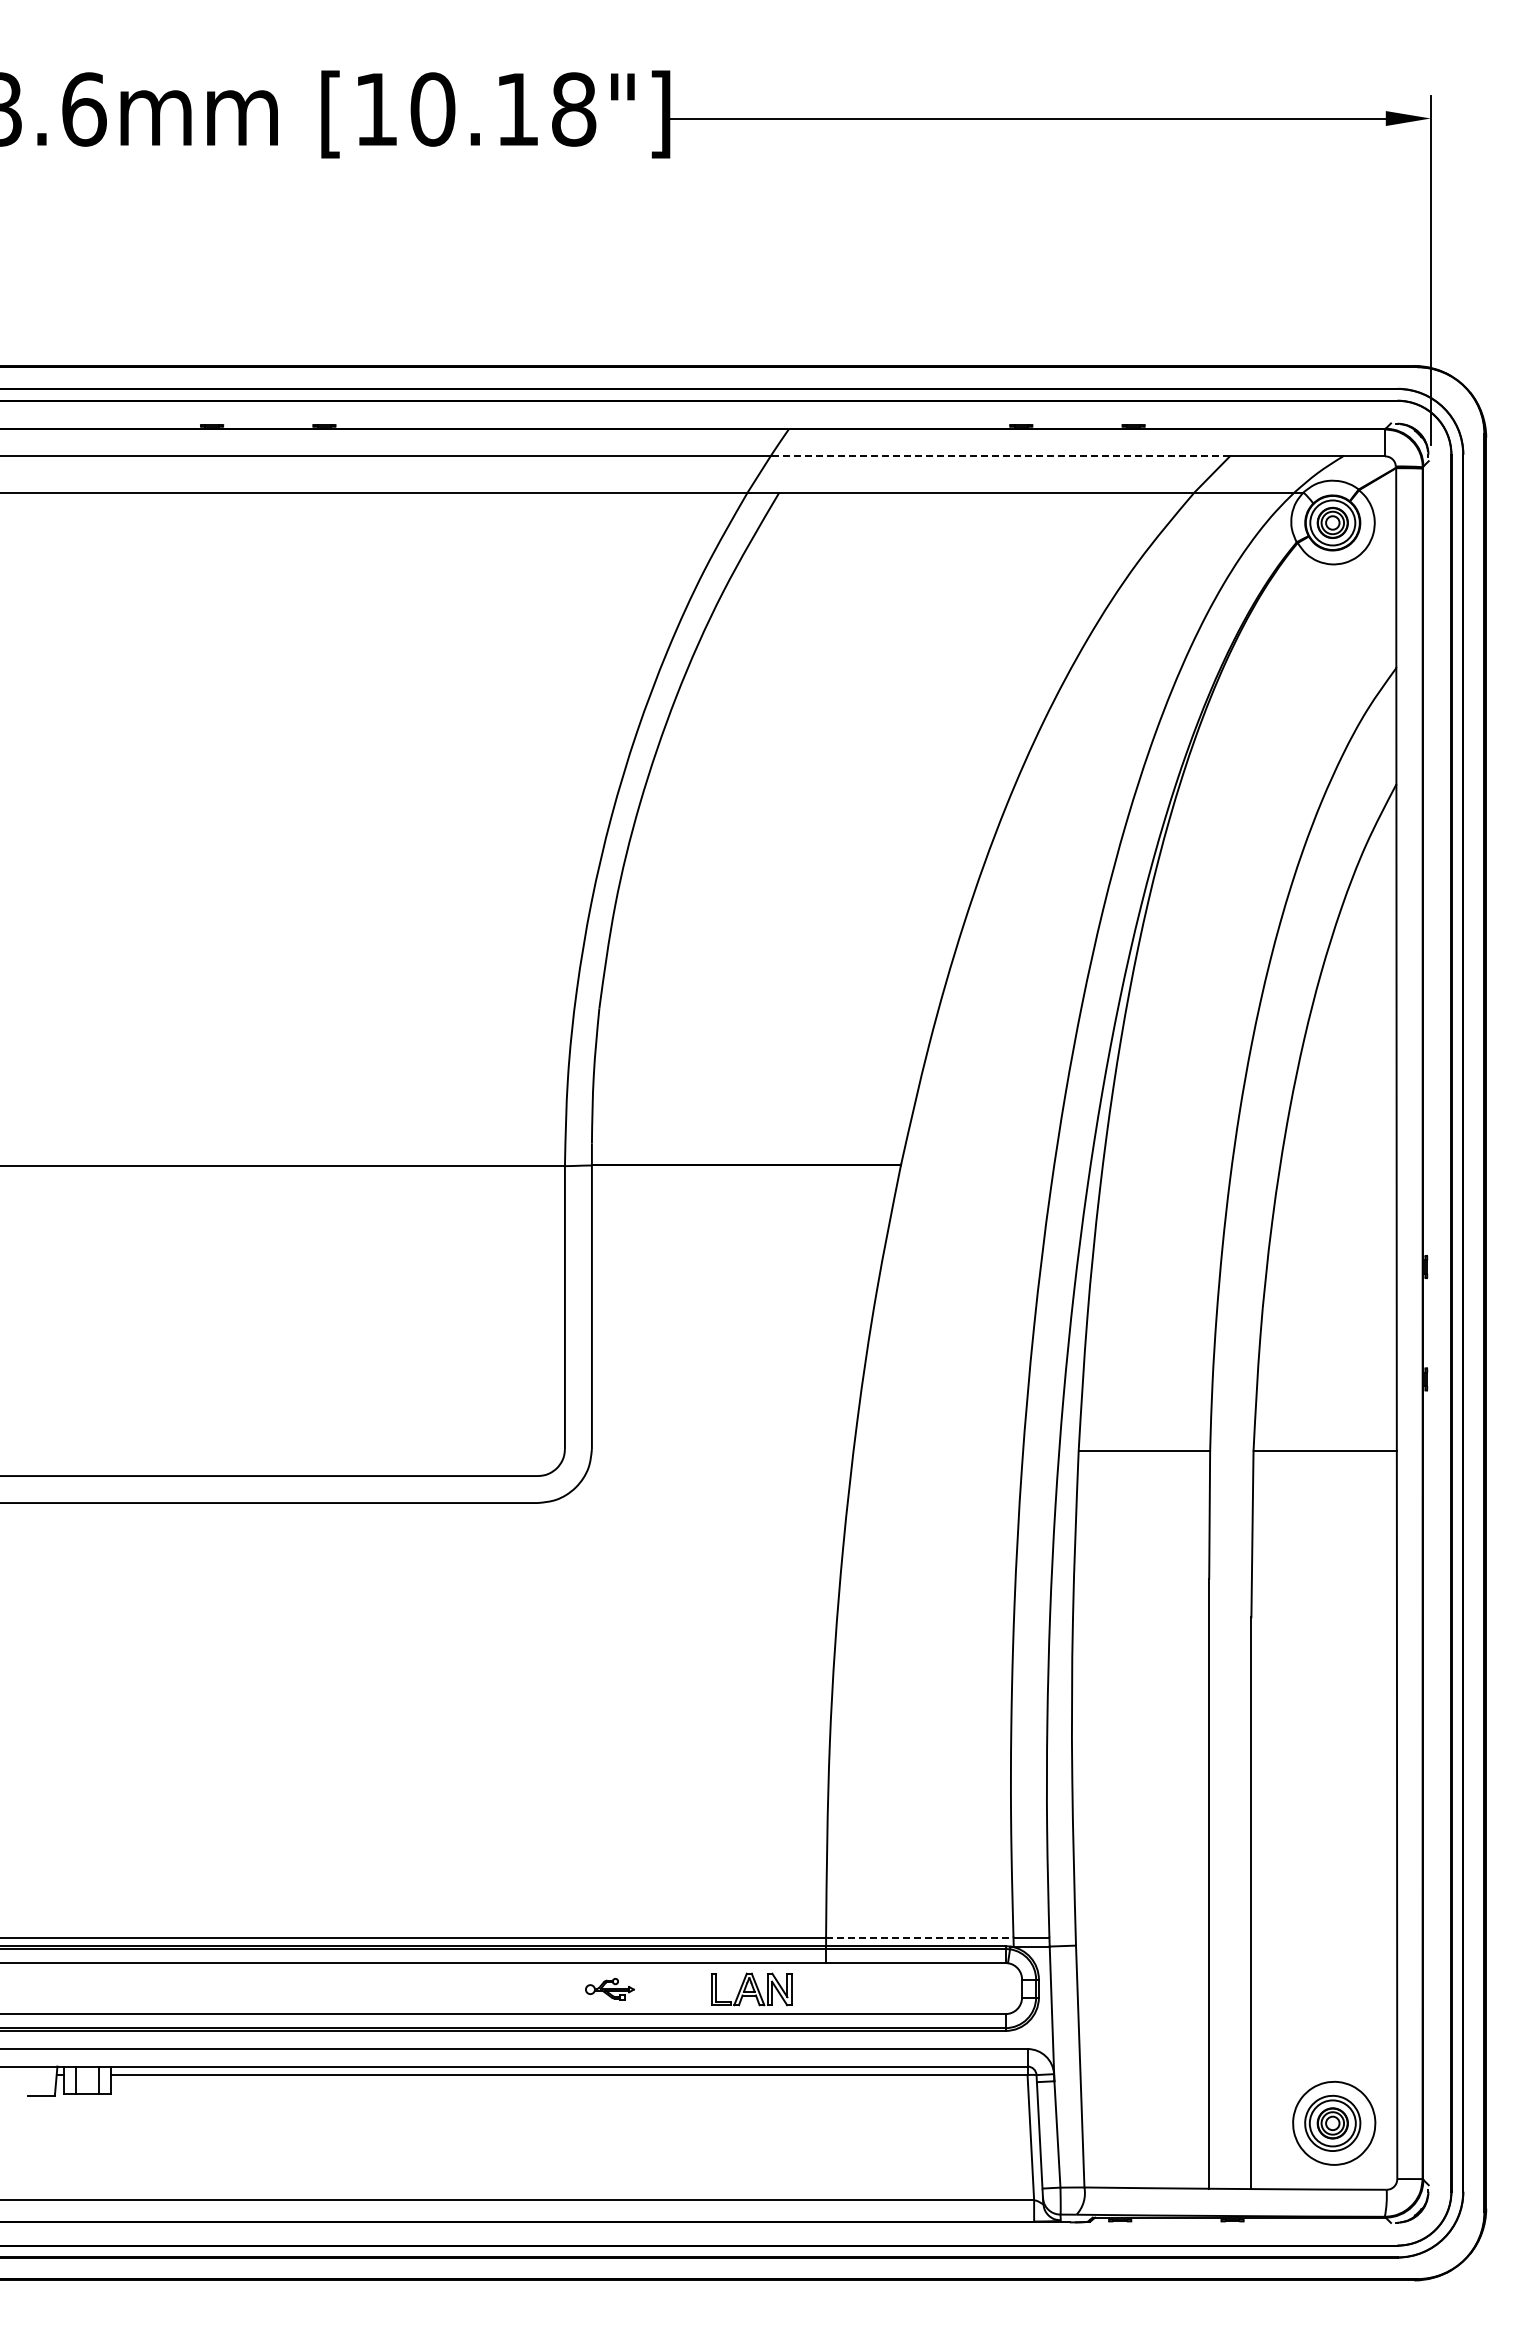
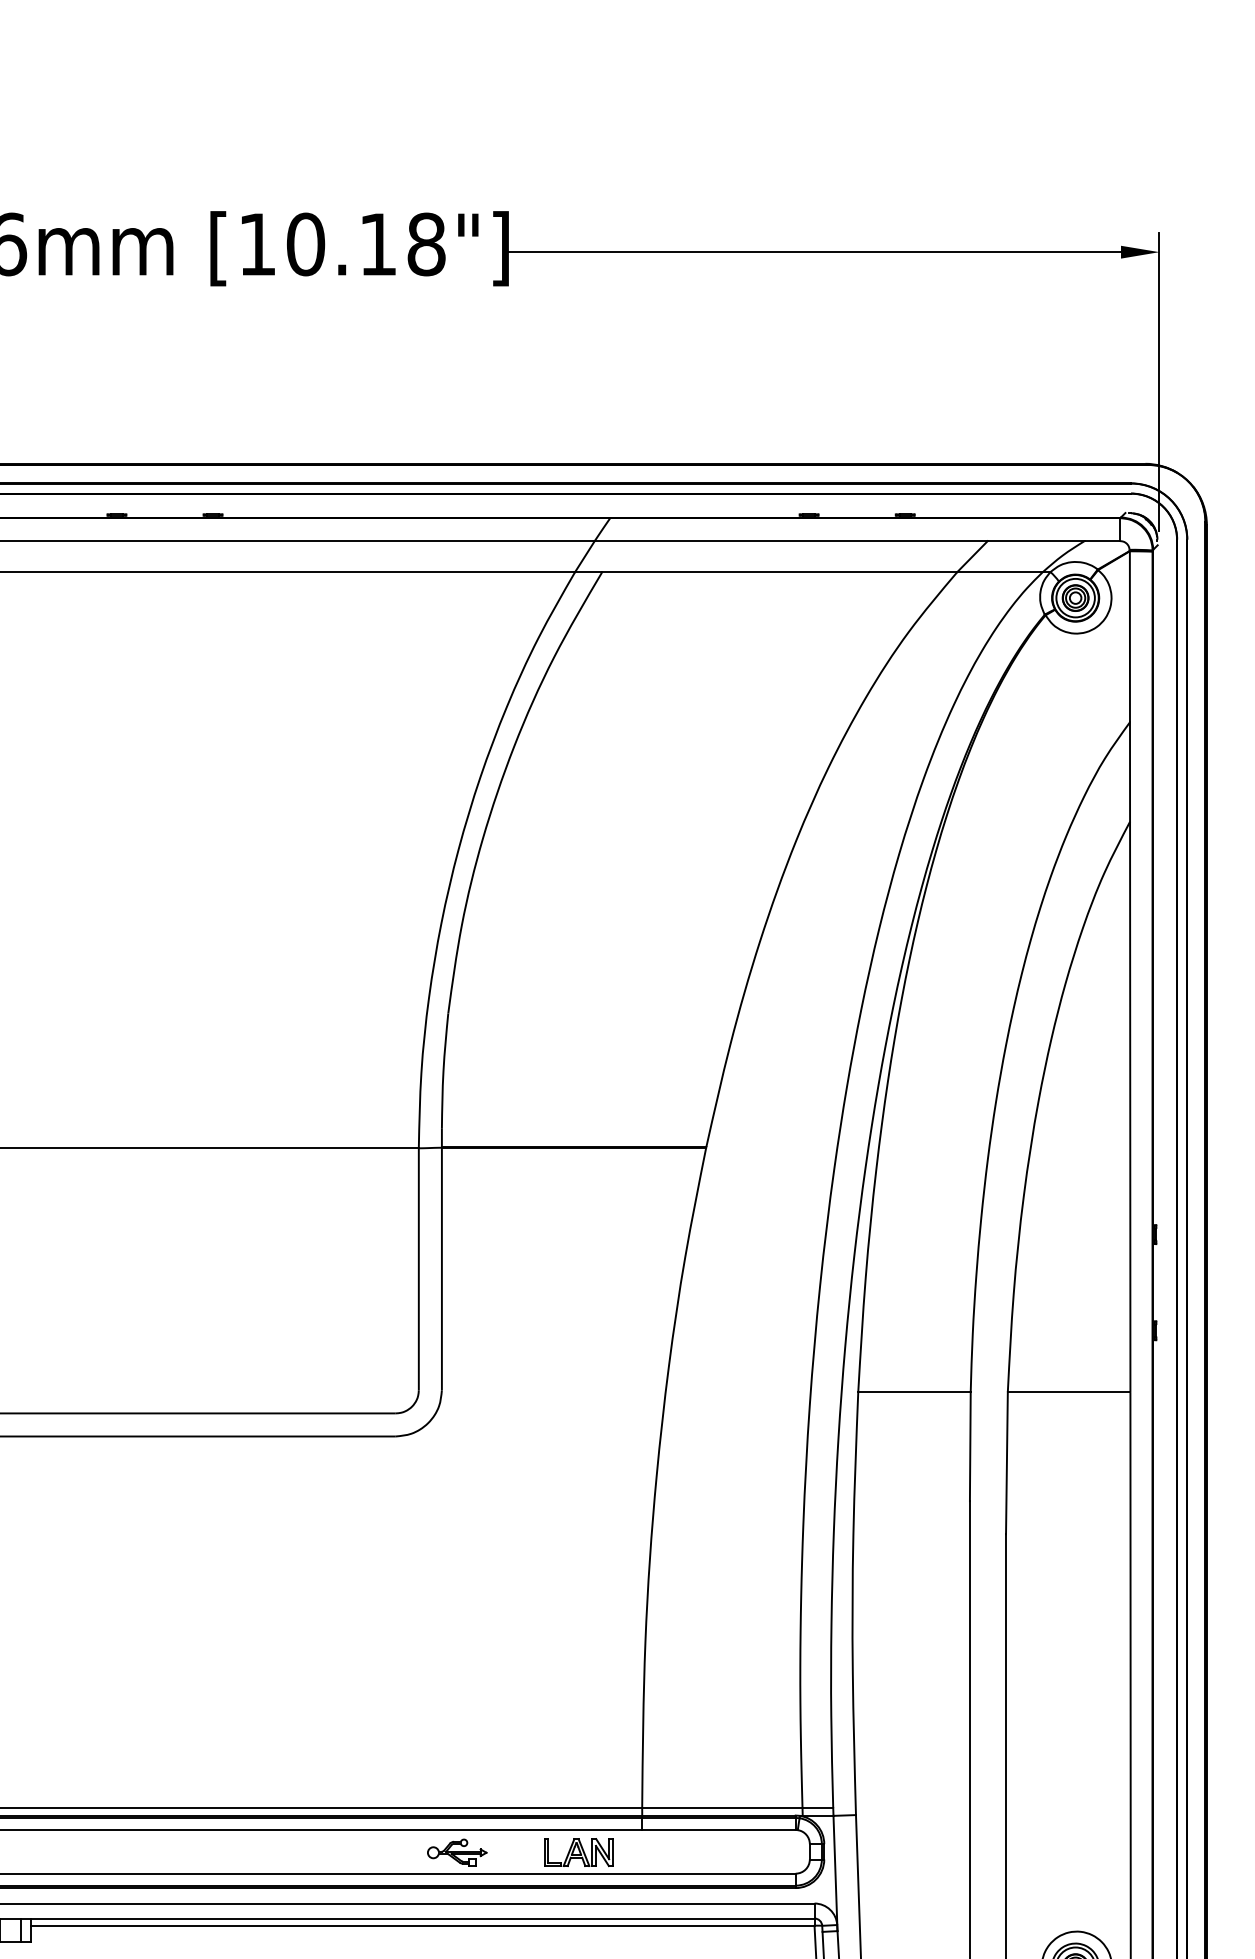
line: (1000, 456) -> (791, 541), dashed -> solid
line: (919, 1937) -> (722, 1808), dashed -> solid
part: (609, 1989) -> (456, 1852), size x1.43

